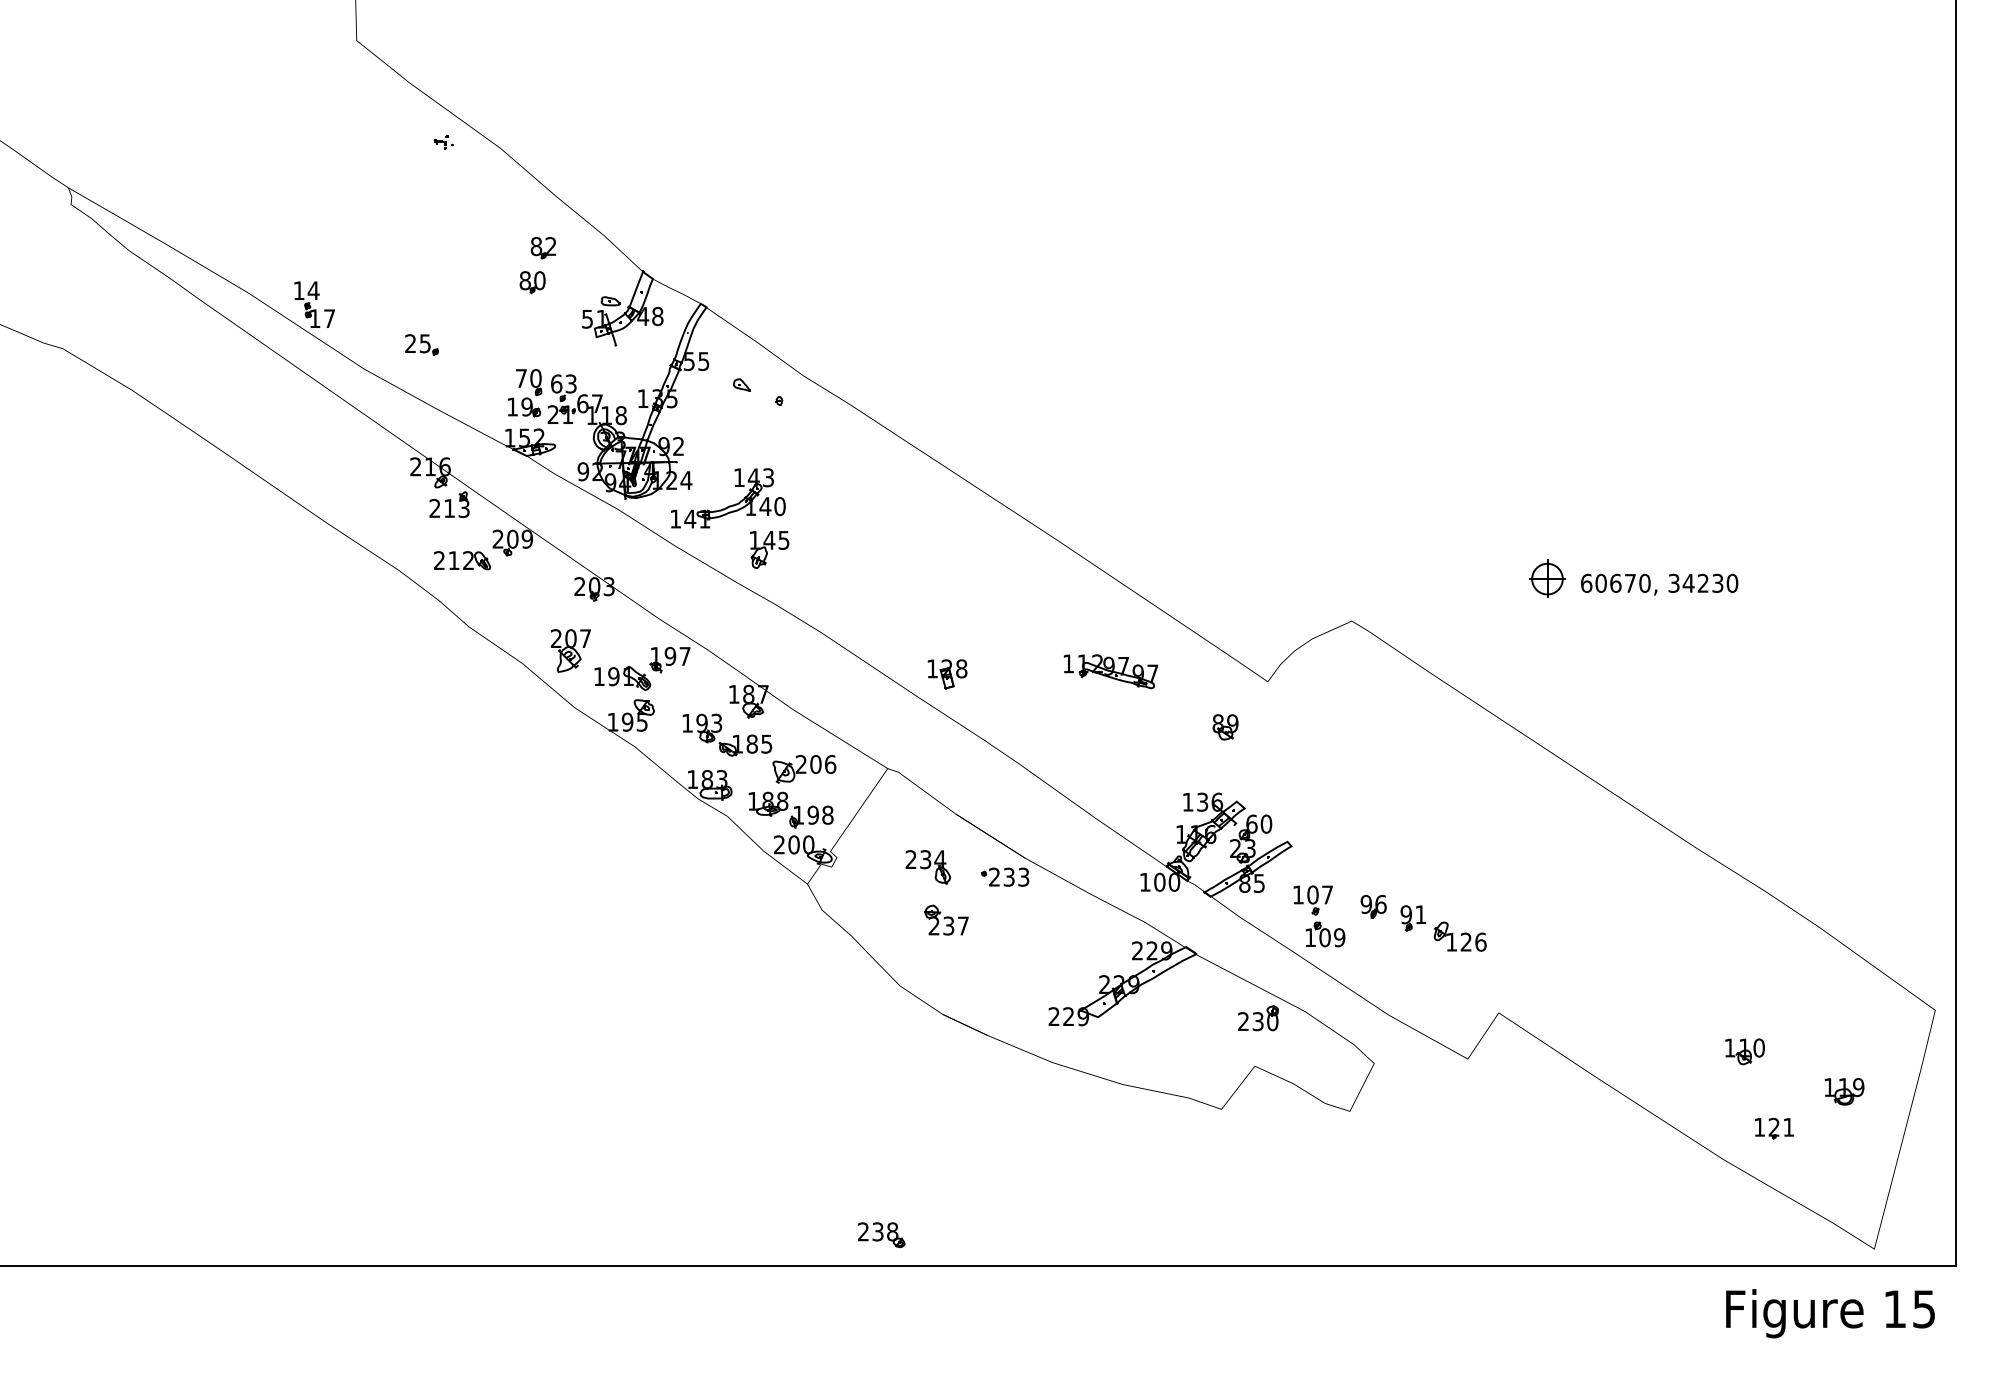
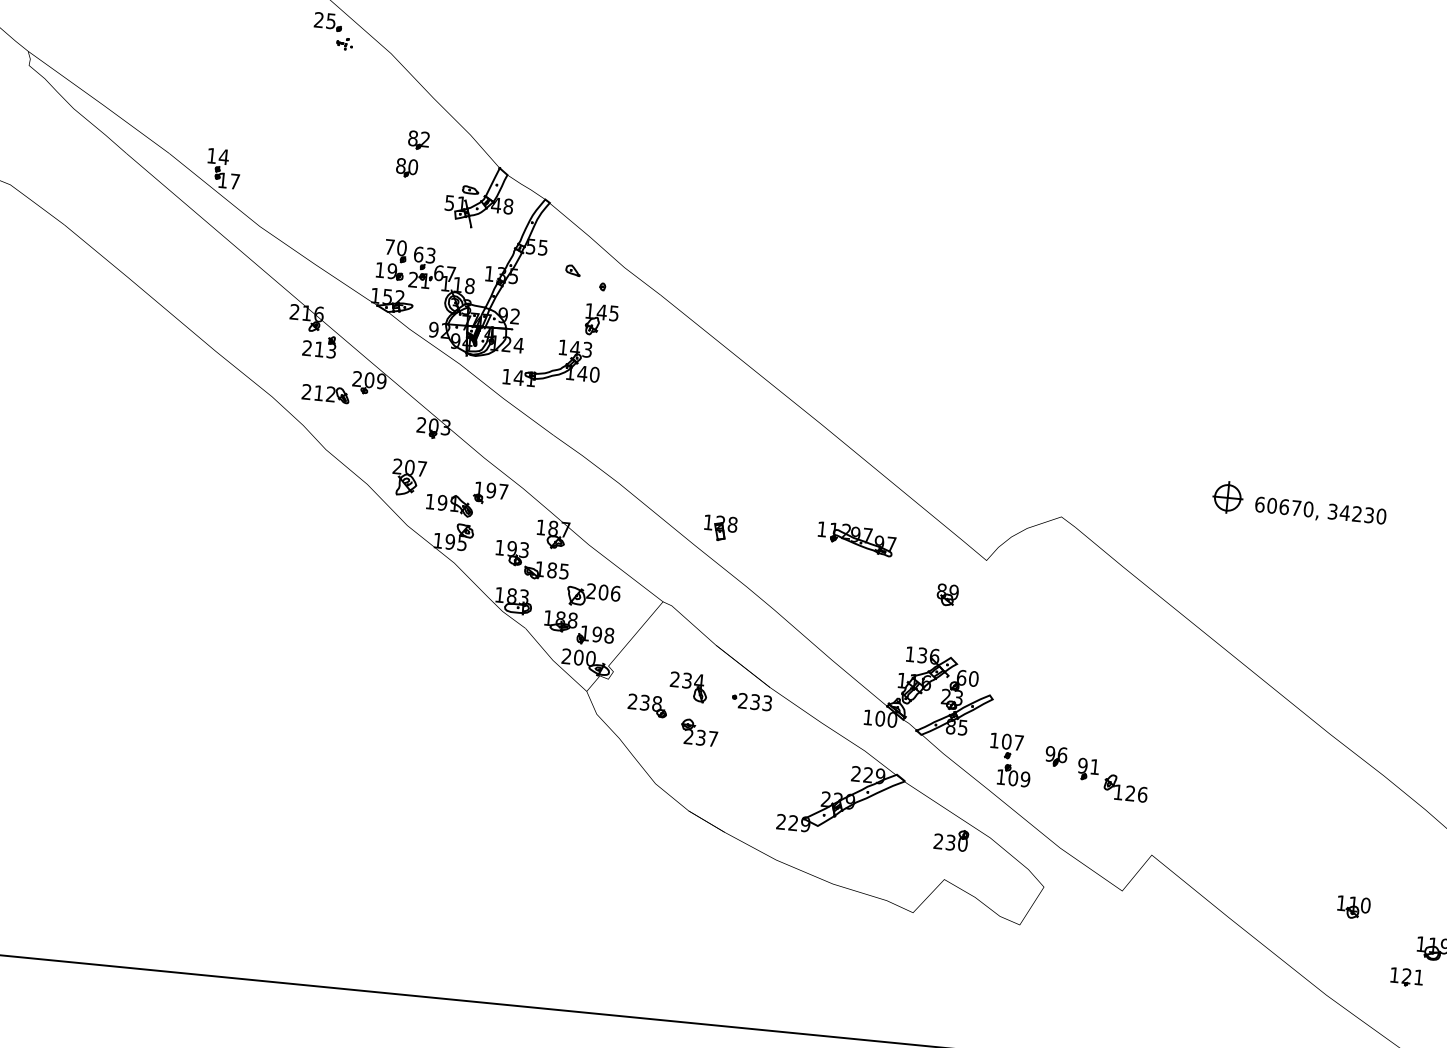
part: (421, 344) -> (327, 21), moved
part: (769, 549) -> (601, 319), moved
part: (1774, 1128) -> (1406, 977), moved
part: (881, 1235) -> (647, 706), moved

